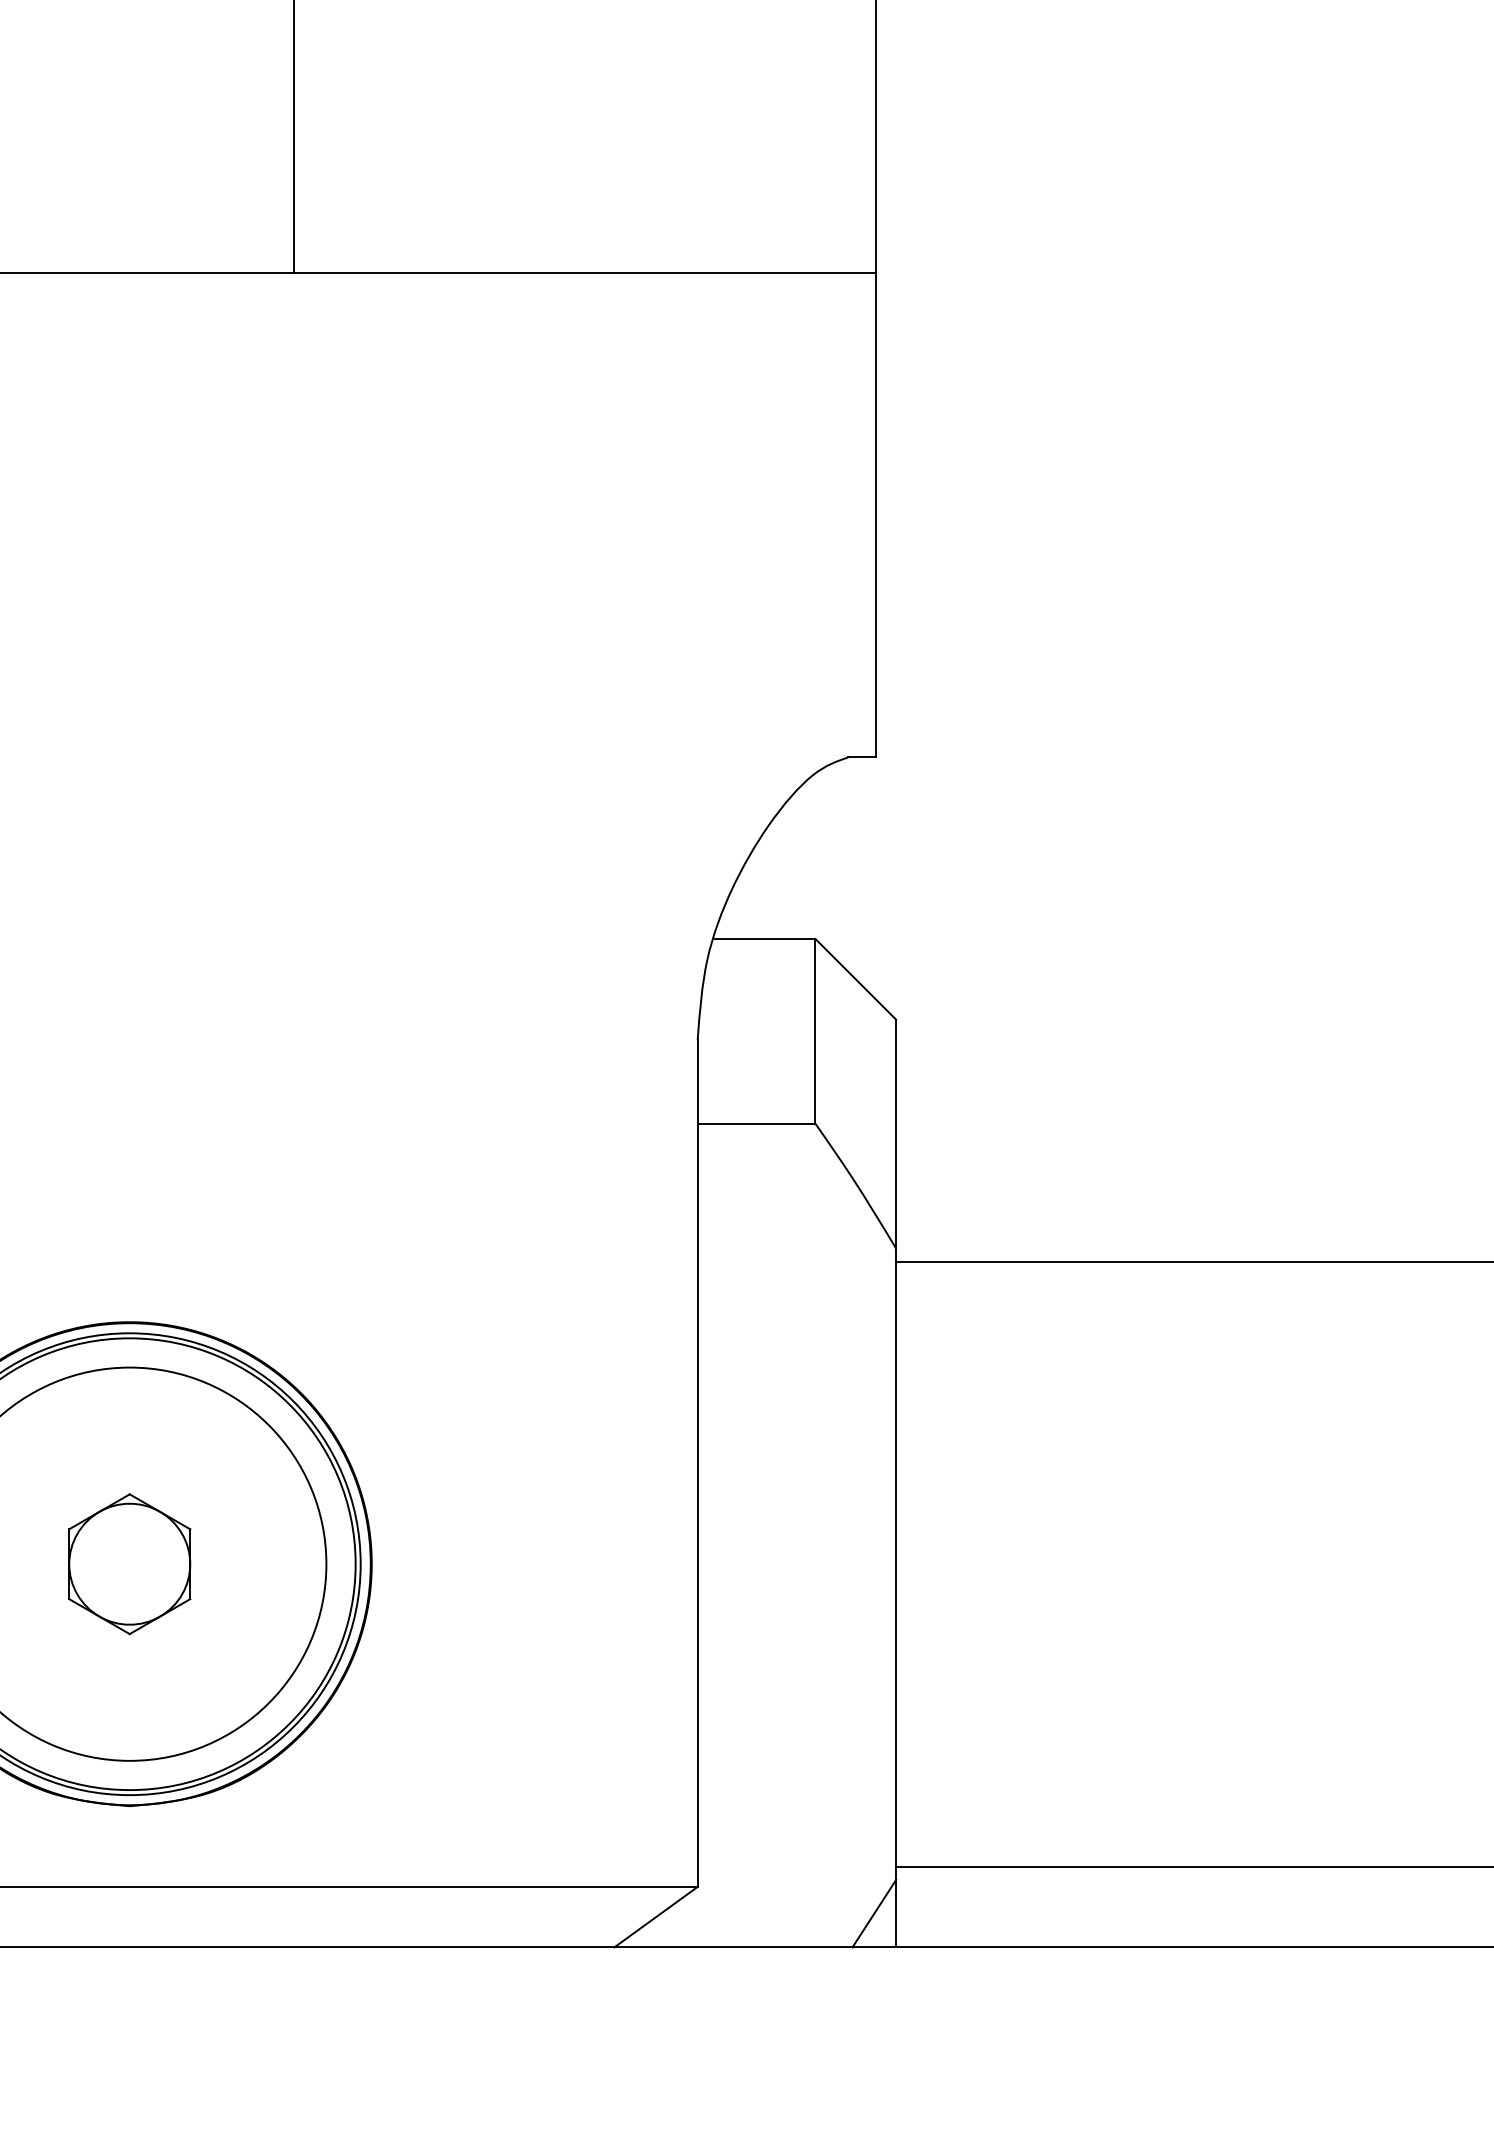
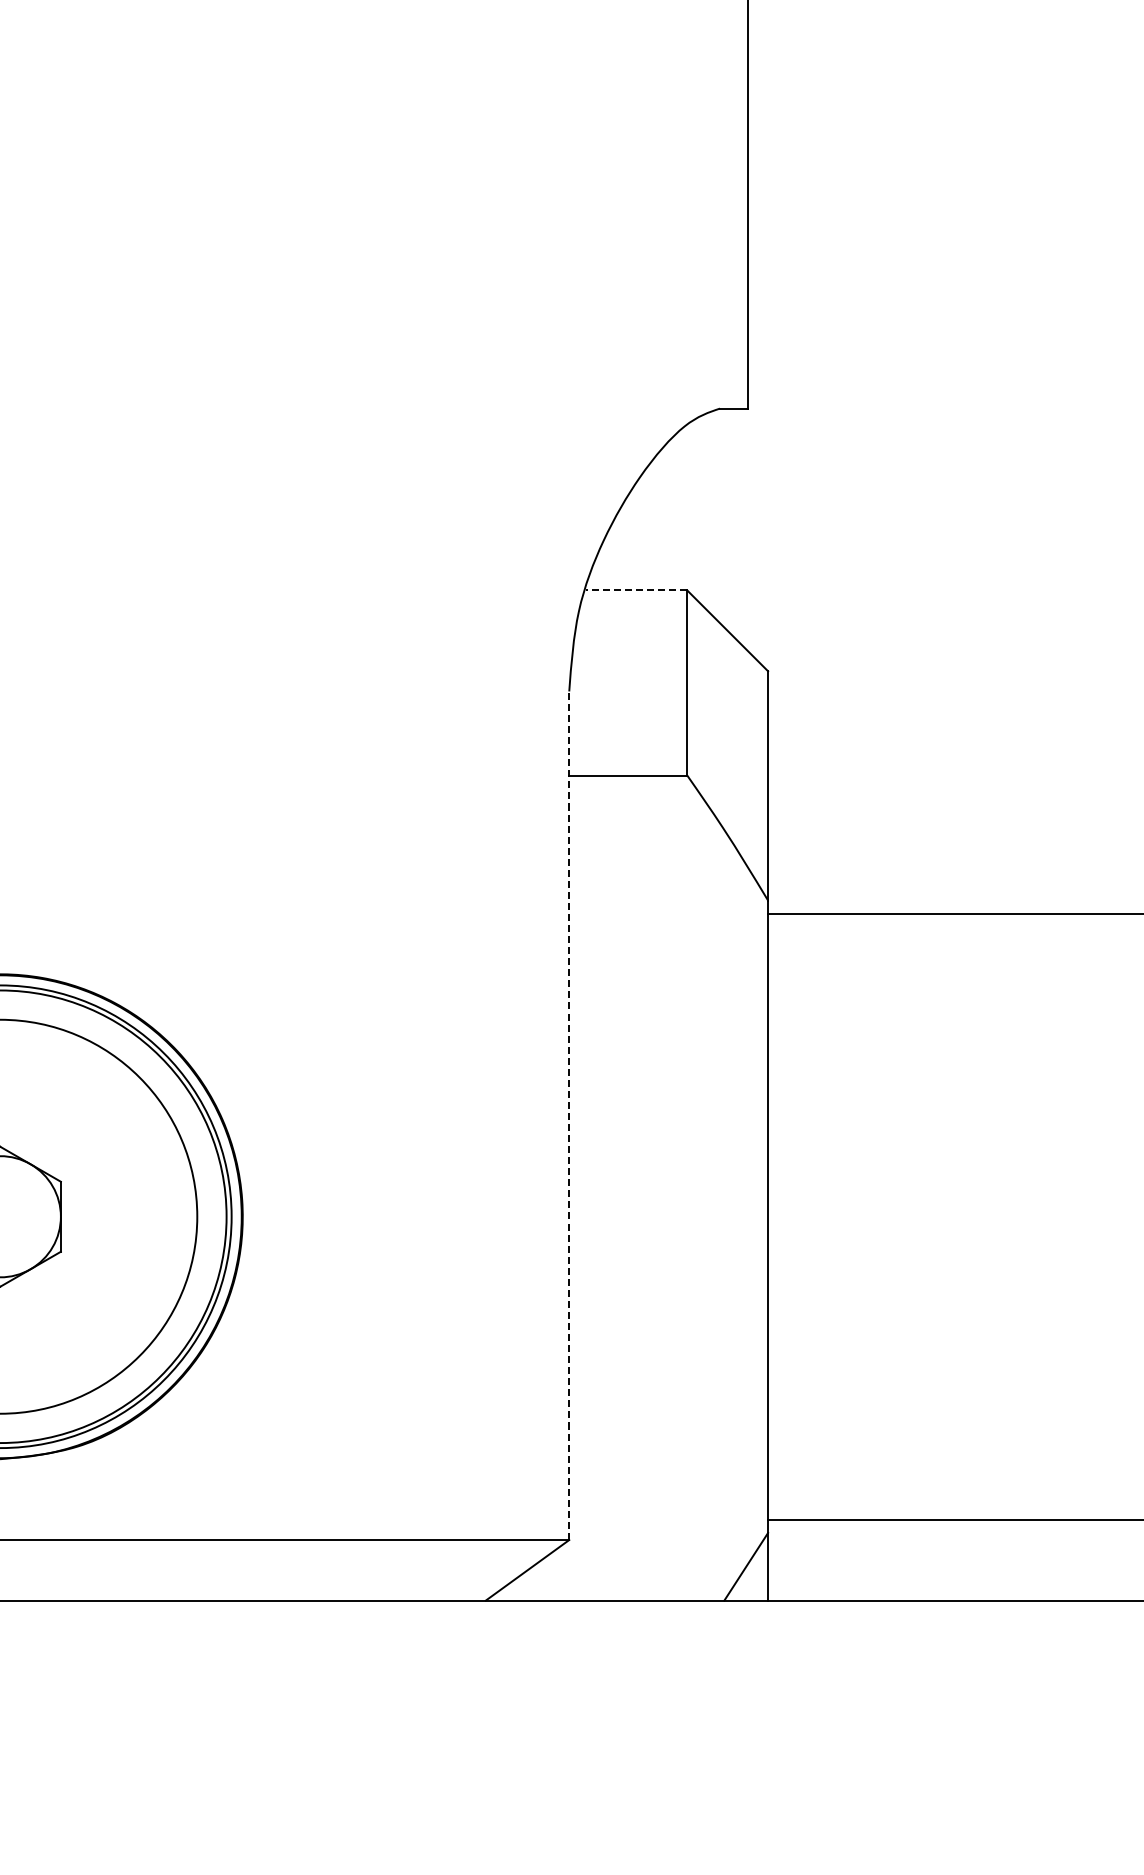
line: (764, 939) -> (636, 590), solid -> dashed
line: (697, 1463) -> (569, 1115), solid -> dashed

